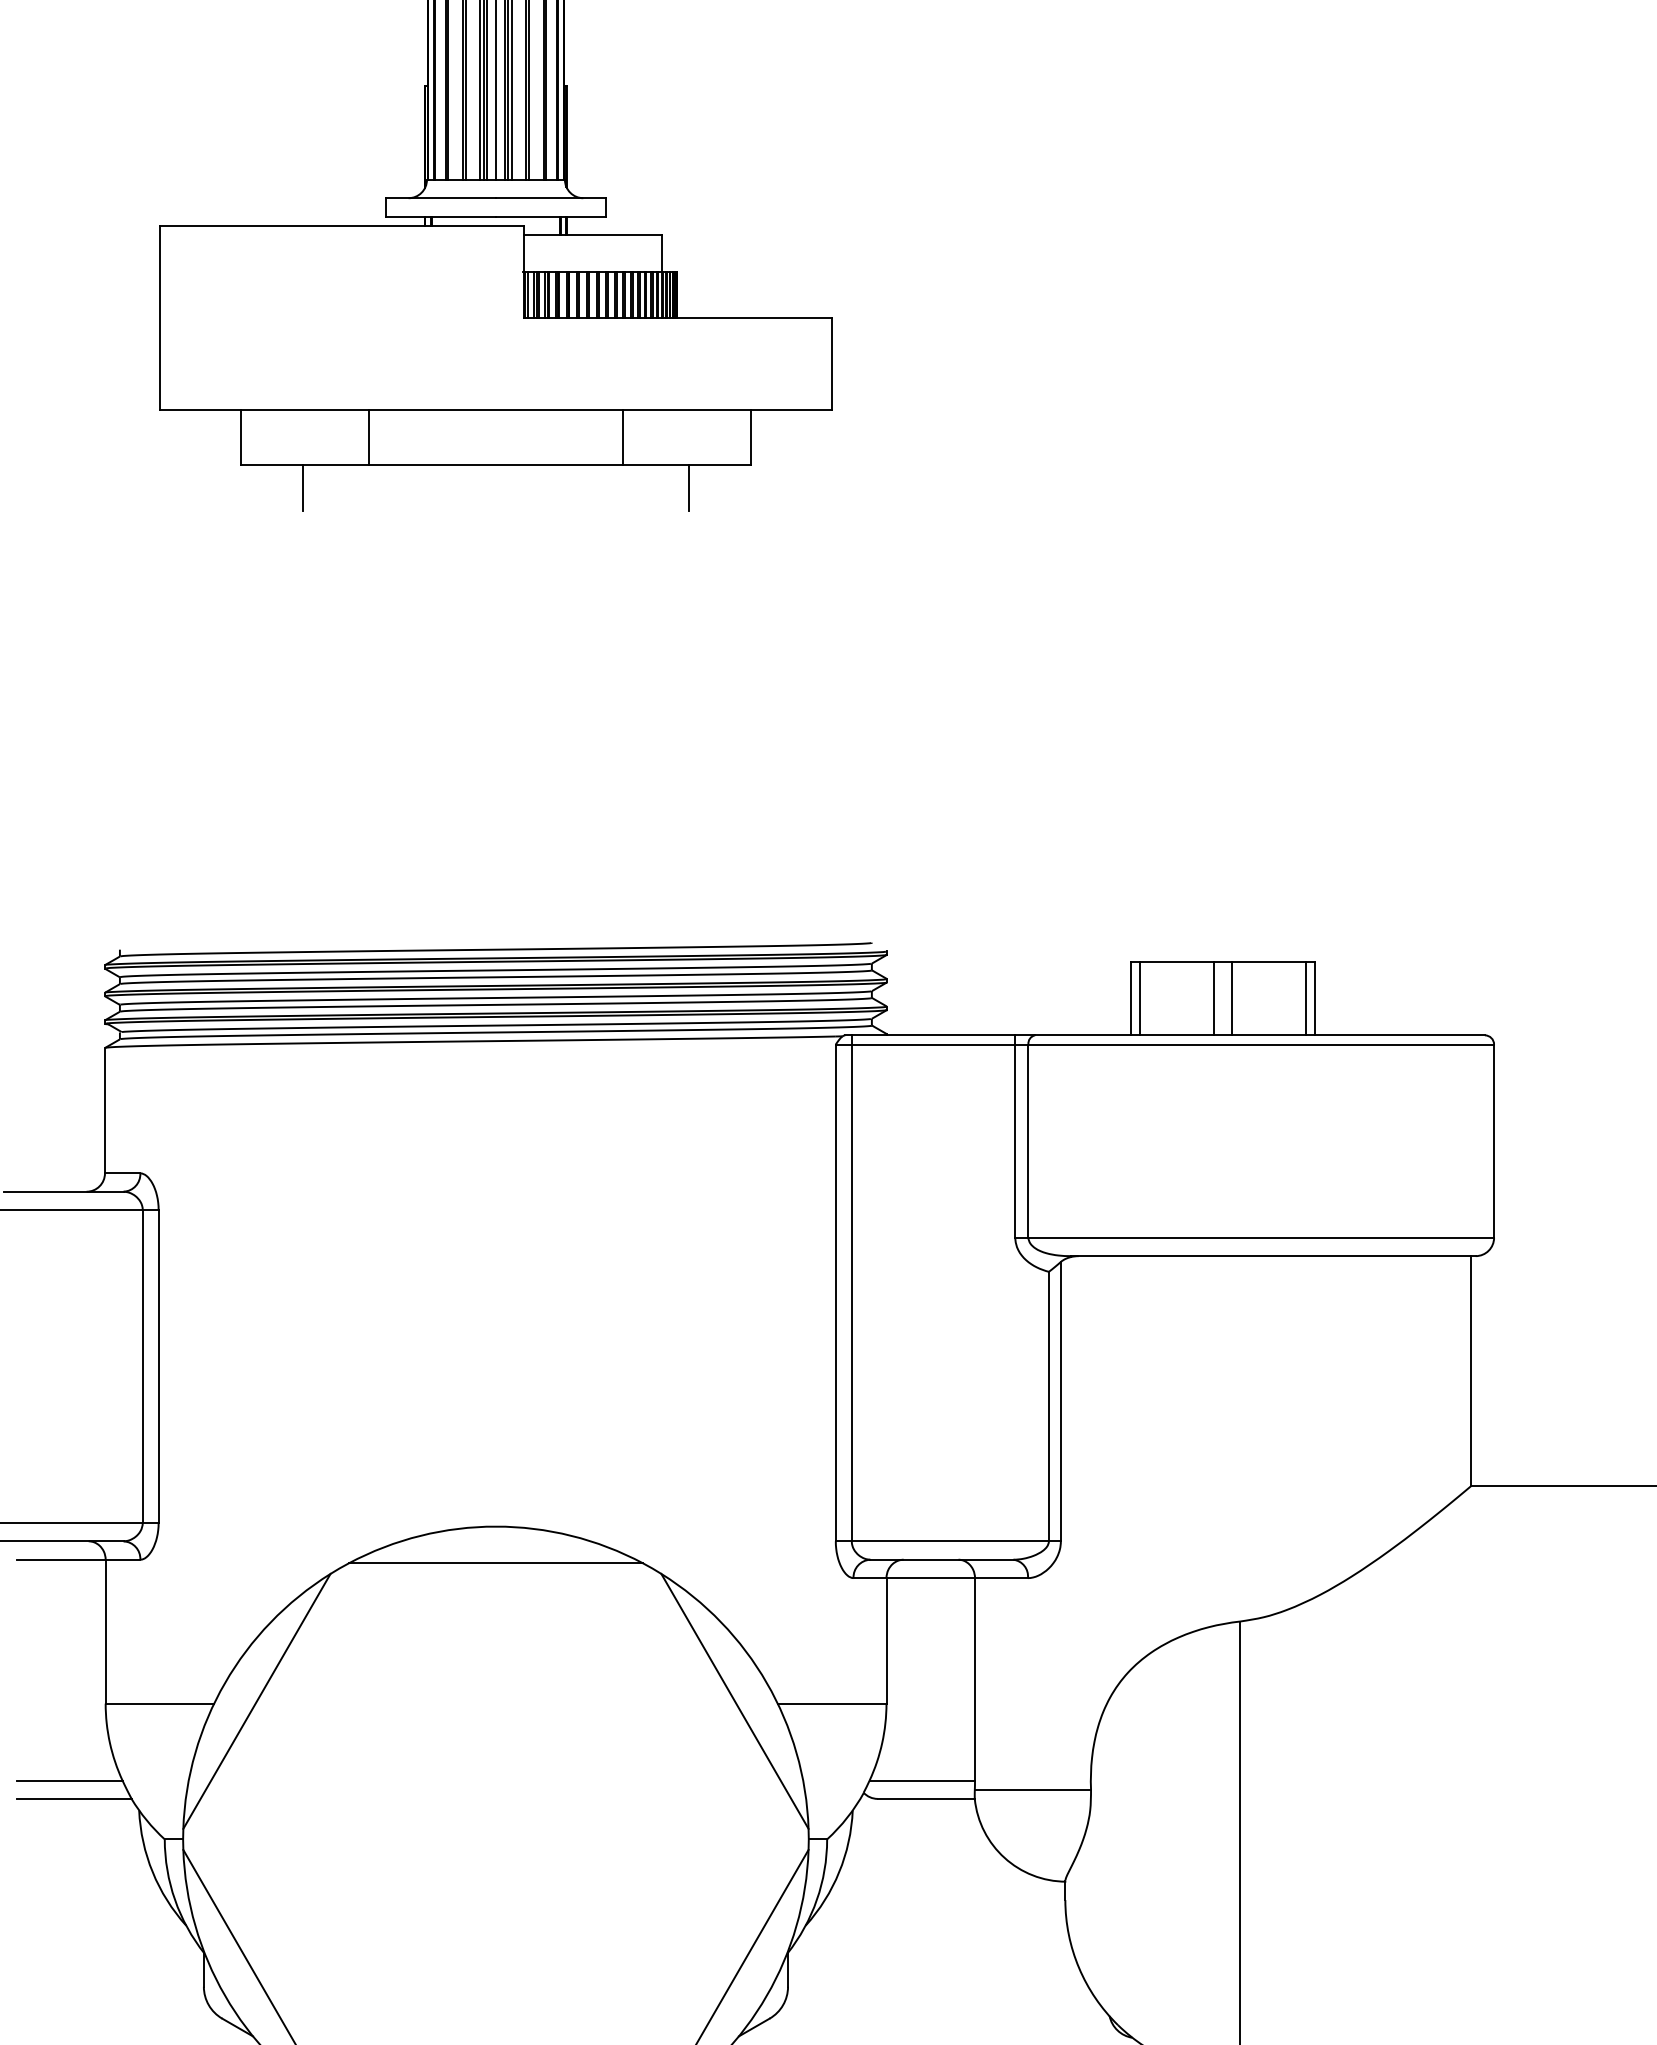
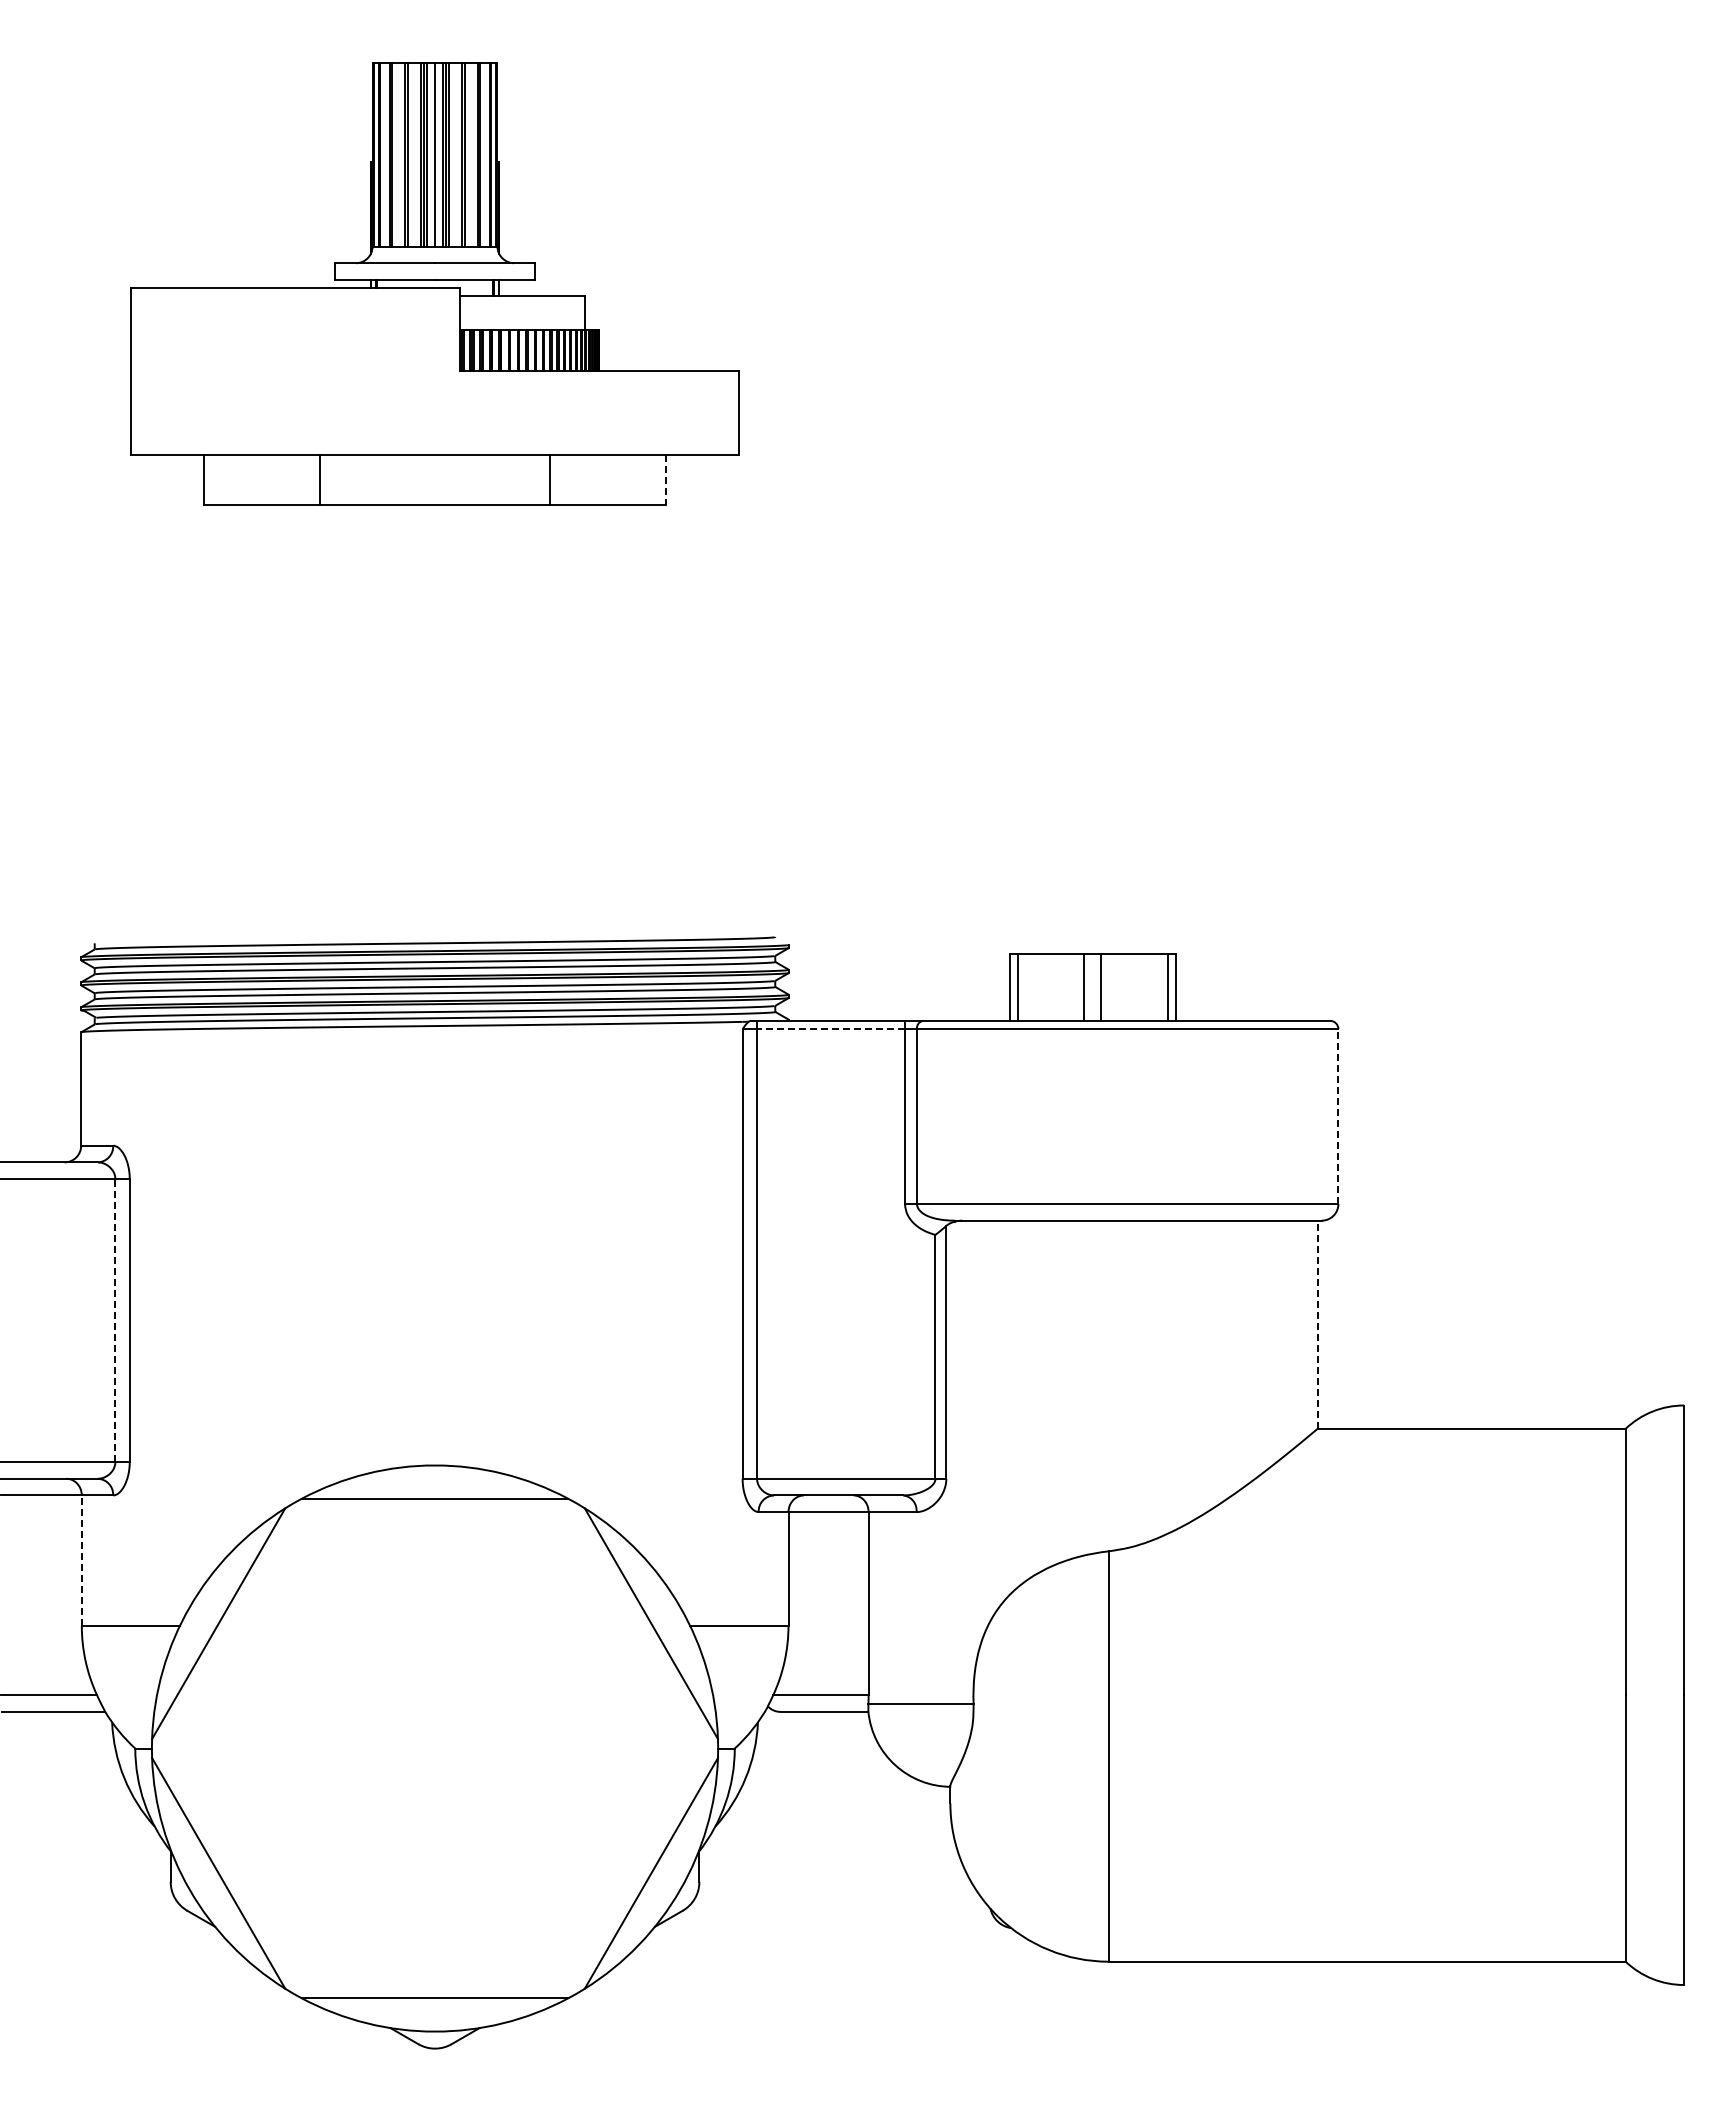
line: (750, 437) -> (665, 479), solid -> dashed
line: (303, 488) -> (260, 525), removed
line: (688, 488) -> (609, 525), removed
line: (932, 1044) -> (830, 1029), solid -> dashed
line: (1494, 1141) -> (1338, 1116), solid -> dashed
line: (142, 1366) -> (115, 1320), solid -> dashed
line: (1470, 1370) -> (1317, 1324), solid -> dashed
line: (105, 1631) -> (81, 1560), solid -> dashed

